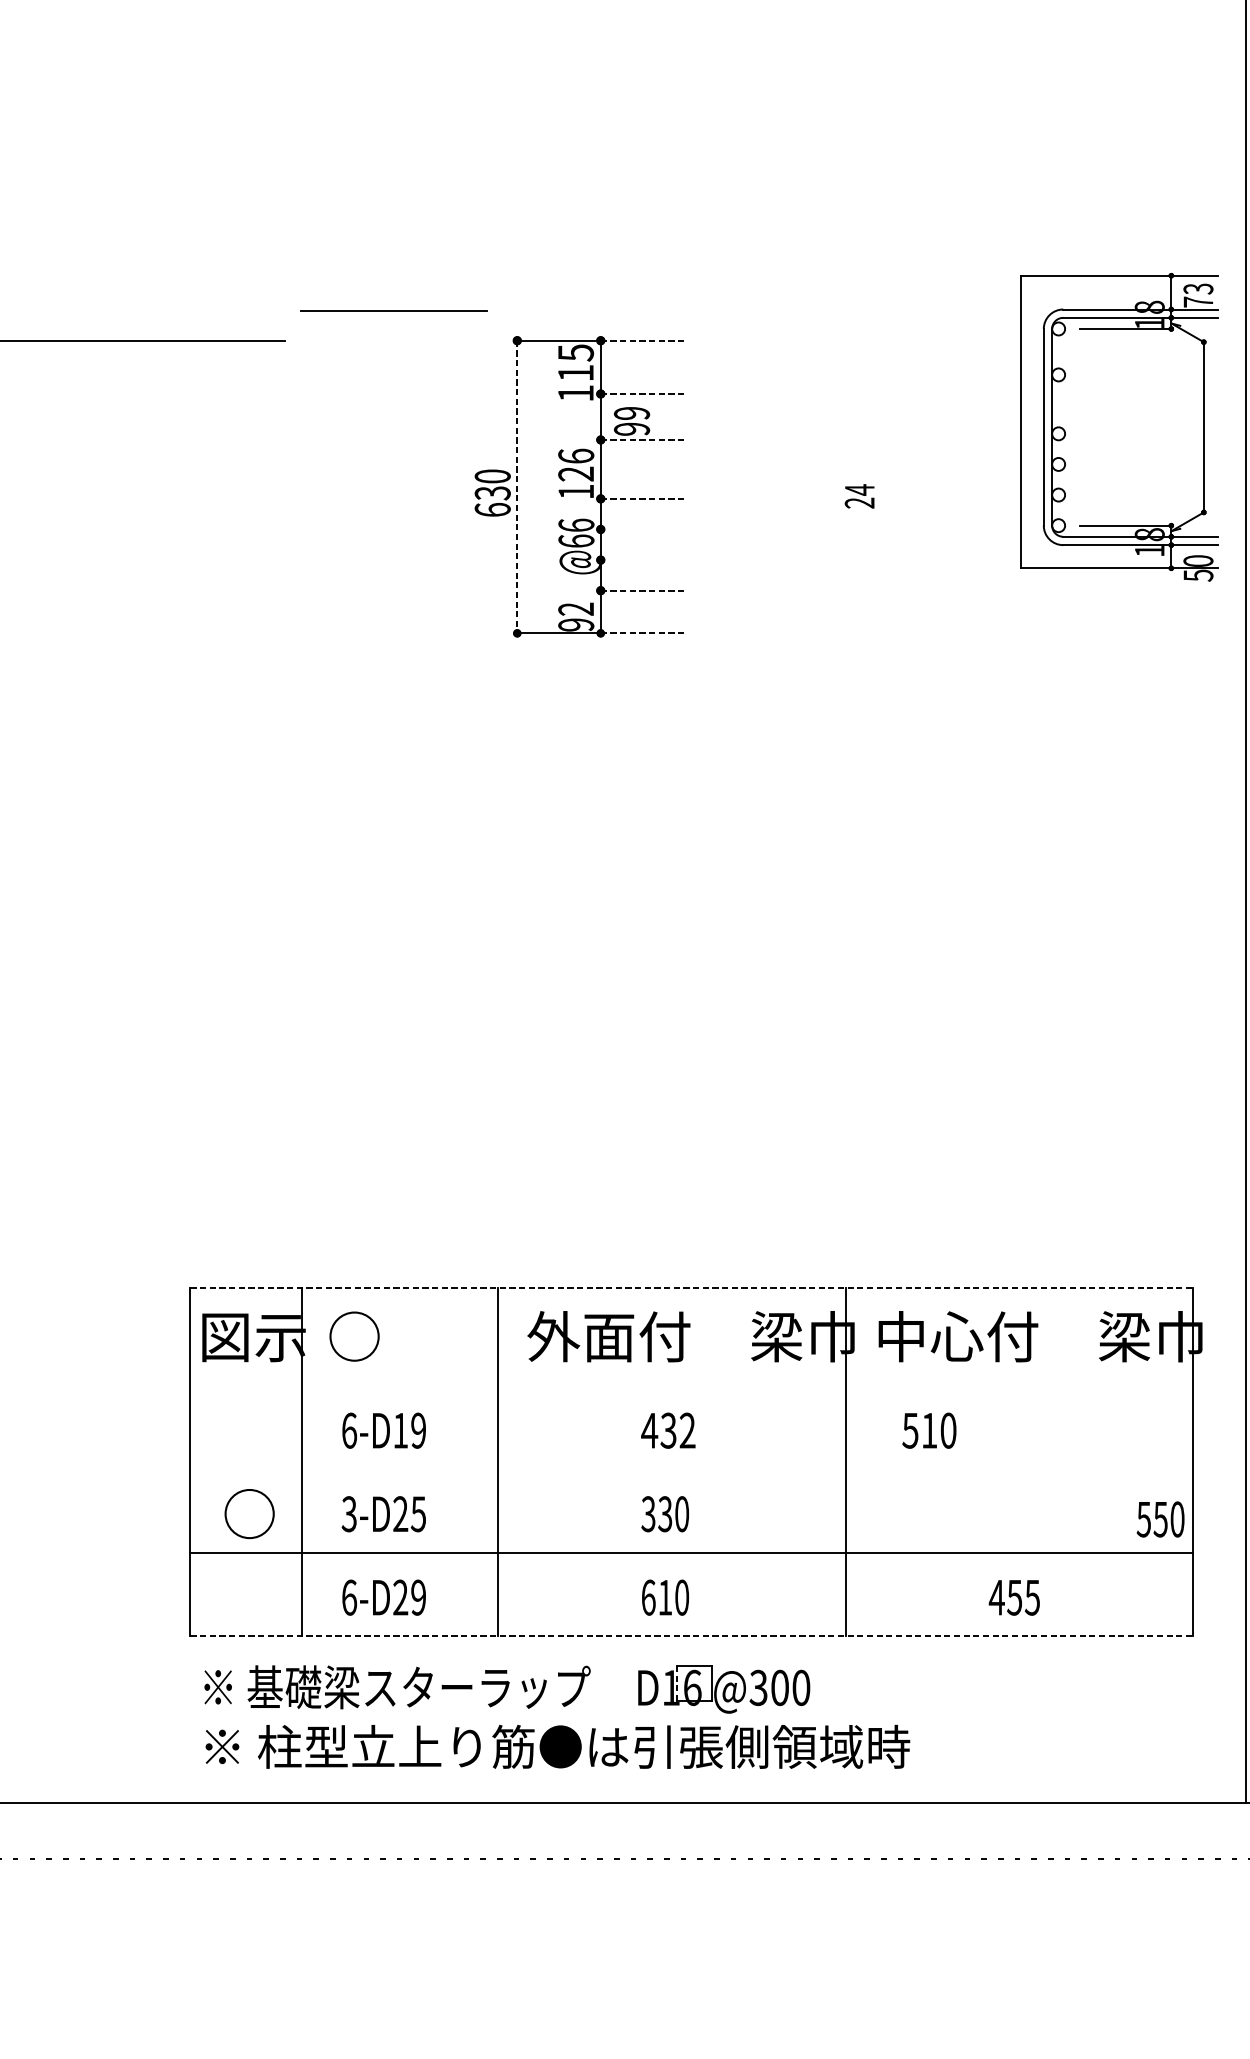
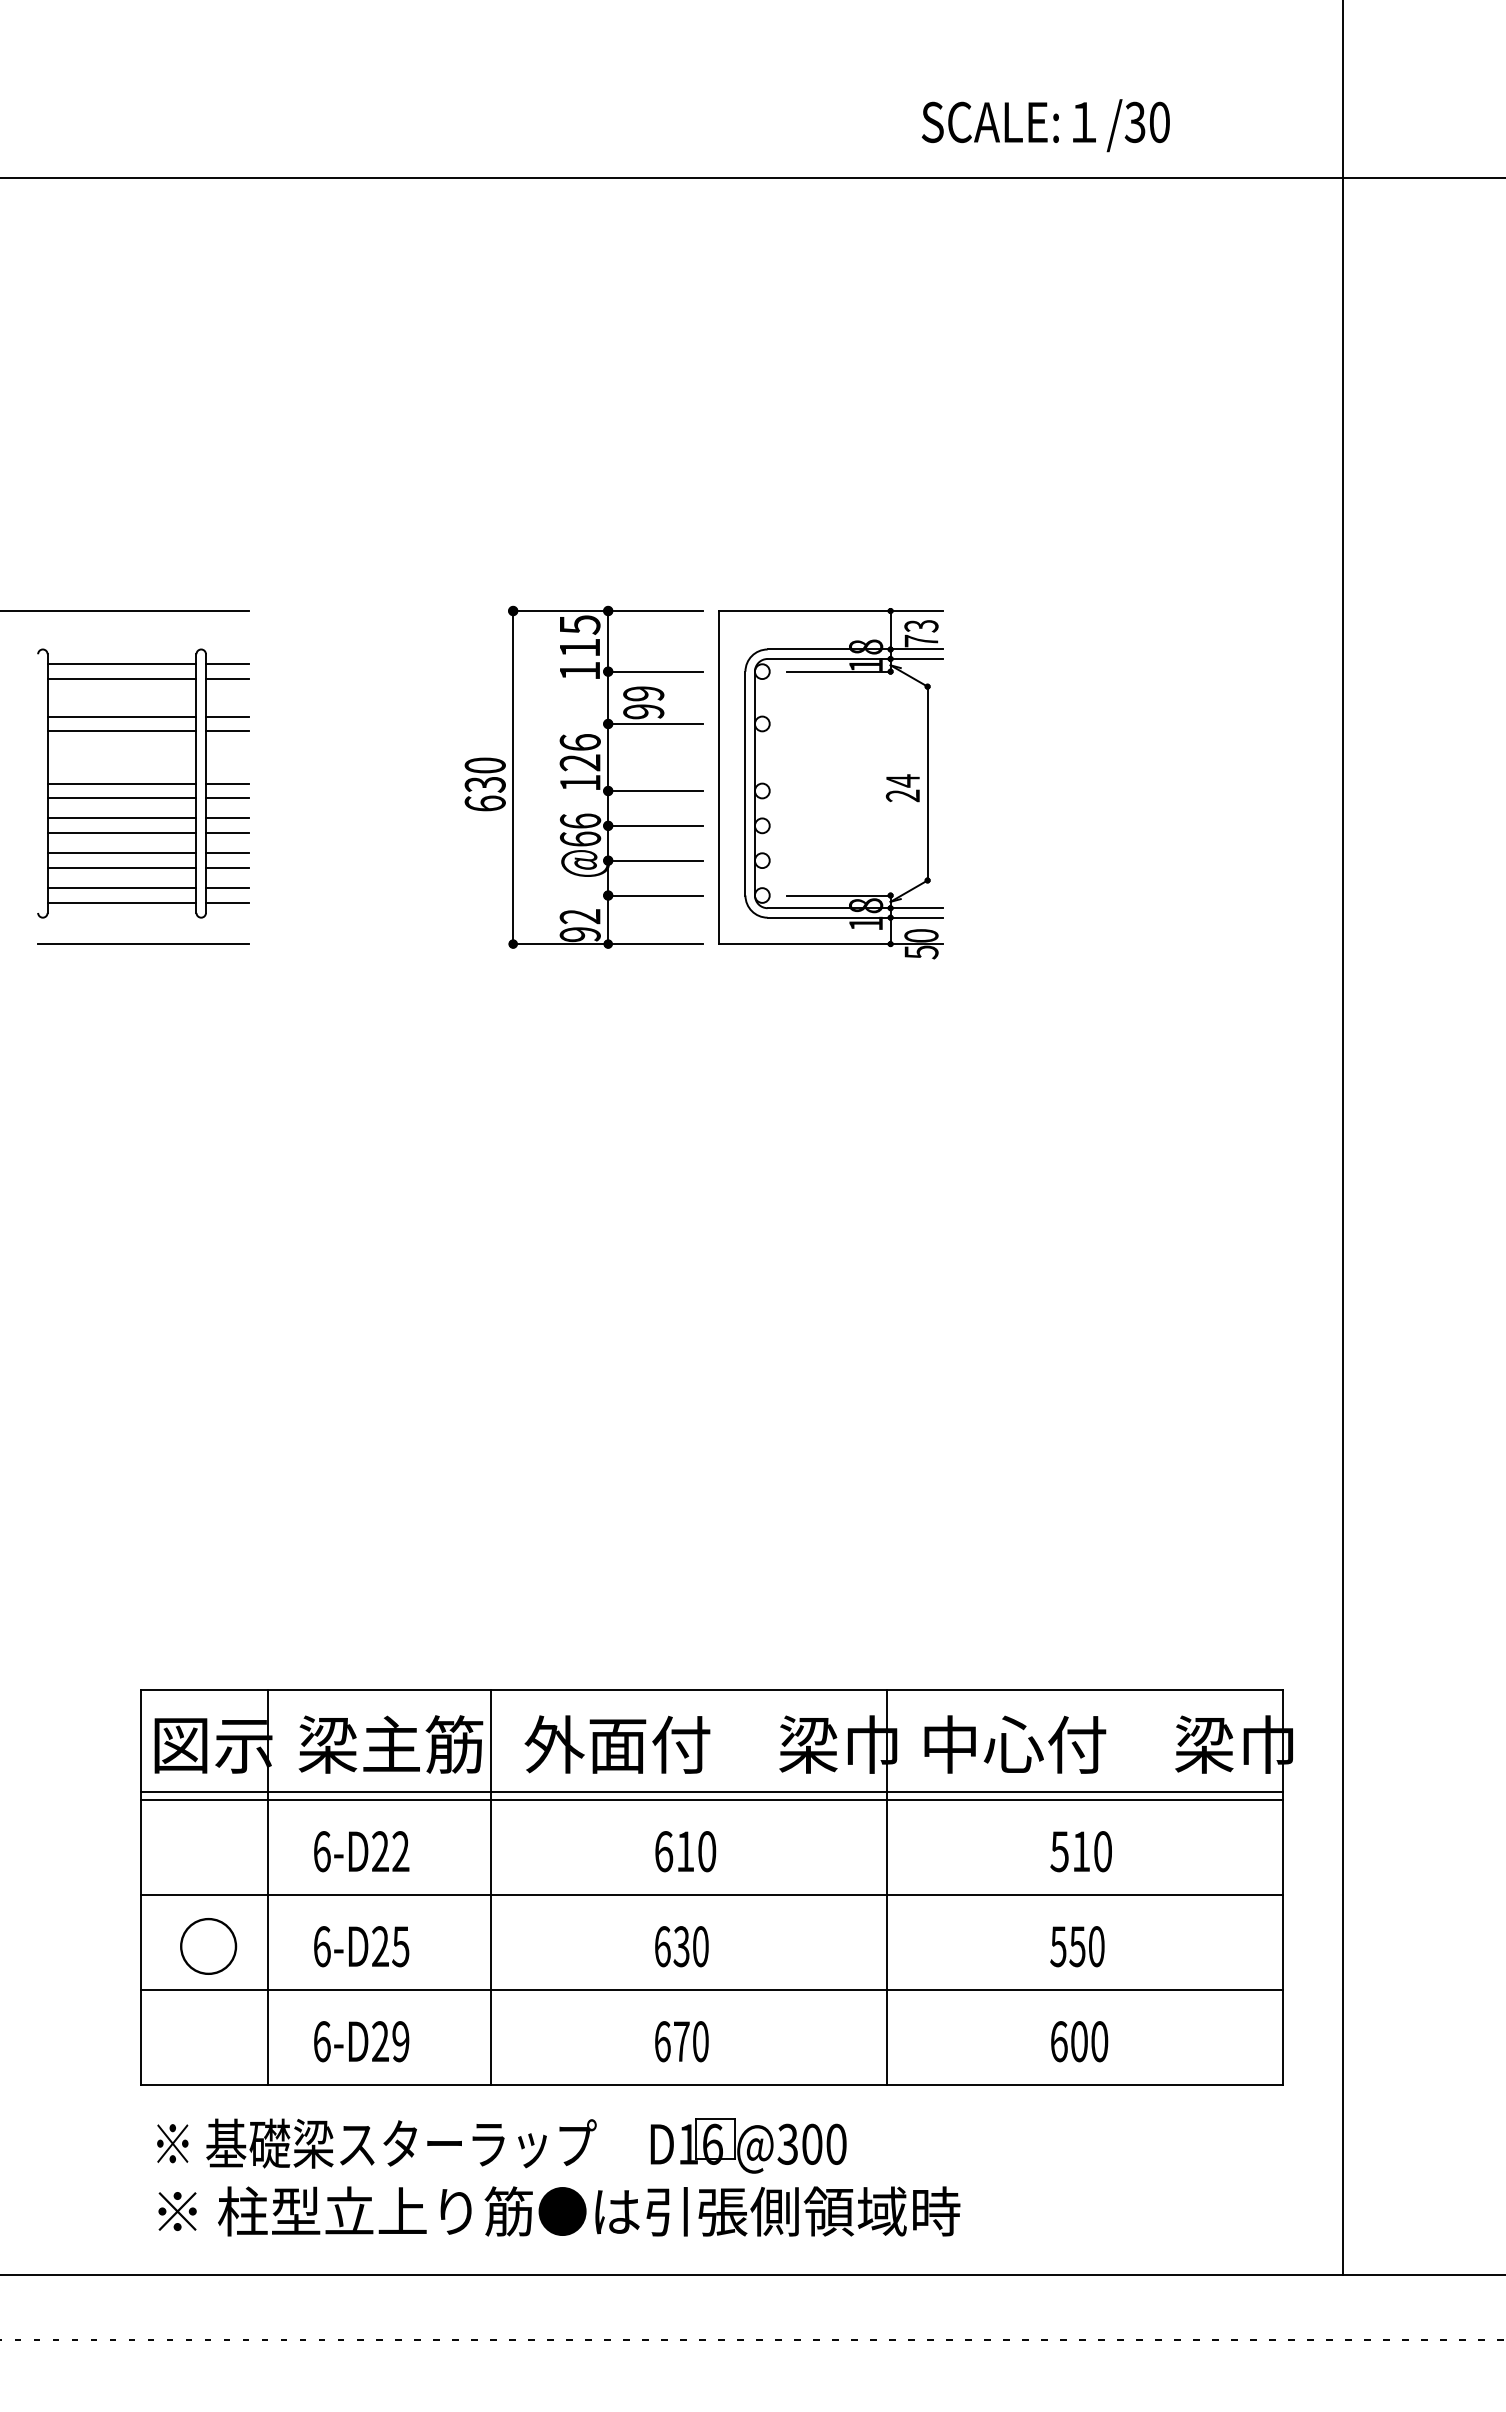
line: (393, 310) -> (143, 943), moved
line: (642, 341) -> (655, 611), dashed -> solid
line: (642, 393) -> (655, 671), dashed -> solid
part: (1118, 427) -> (830, 783), moved
line: (642, 439) -> (655, 723), dashed -> solid
line: (517, 486) -> (513, 777), dashed -> solid
part: (192, 492) -> (143, 783), added
line: (642, 499) -> (655, 791), dashed -> solid
line: (642, 529) -> (655, 825), added
line: (642, 559) -> (655, 860), added
line: (642, 590) -> (655, 895), dashed -> solid
line: (642, 633) -> (655, 944), dashed -> solid
line: (691, 1288) -> (711, 1689), dashed -> solid
text: (409, 1336) -> (390, 1744), ○ -> 梁主筋
line: (691, 1378) -> (711, 1792), added
line: (691, 1385) -> (711, 1800), added
text: (409, 1430) -> (390, 1851), 6-D19 -> 6-D22
text: (668, 1430) -> (685, 1851), 432 -> 610
text: (928, 1430) -> (1080, 1851), moved
line: (691, 1469) -> (711, 1895), added
text: (348, 1514) -> (321, 1946), 3-D25 -> 6-D25
text: (648, 1514) -> (662, 1946), 330 -> 630
text: (1160, 1519) -> (1077, 1946), moved
text: (665, 1597) -> (681, 2041), 610 -> 670
text: (1013, 1597) -> (1078, 2041), 455 -> 600
line: (691, 1636) -> (711, 2085), dashed -> solid
line: (677, 1683) -> (695, 2139), dashed -> solid

